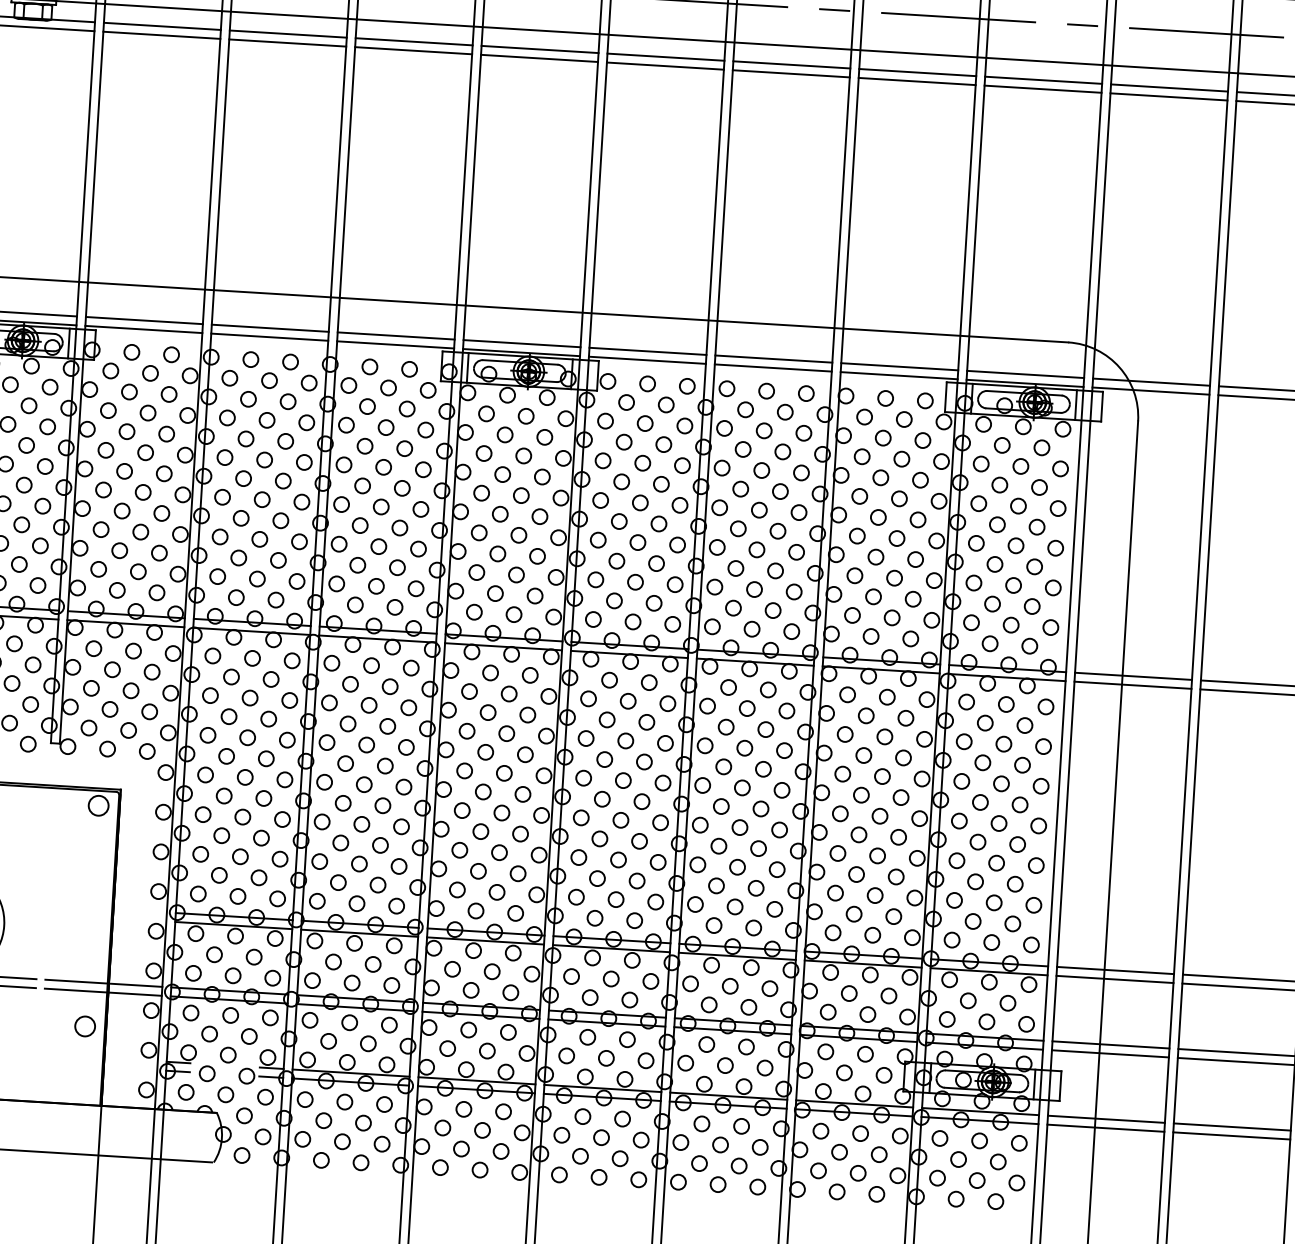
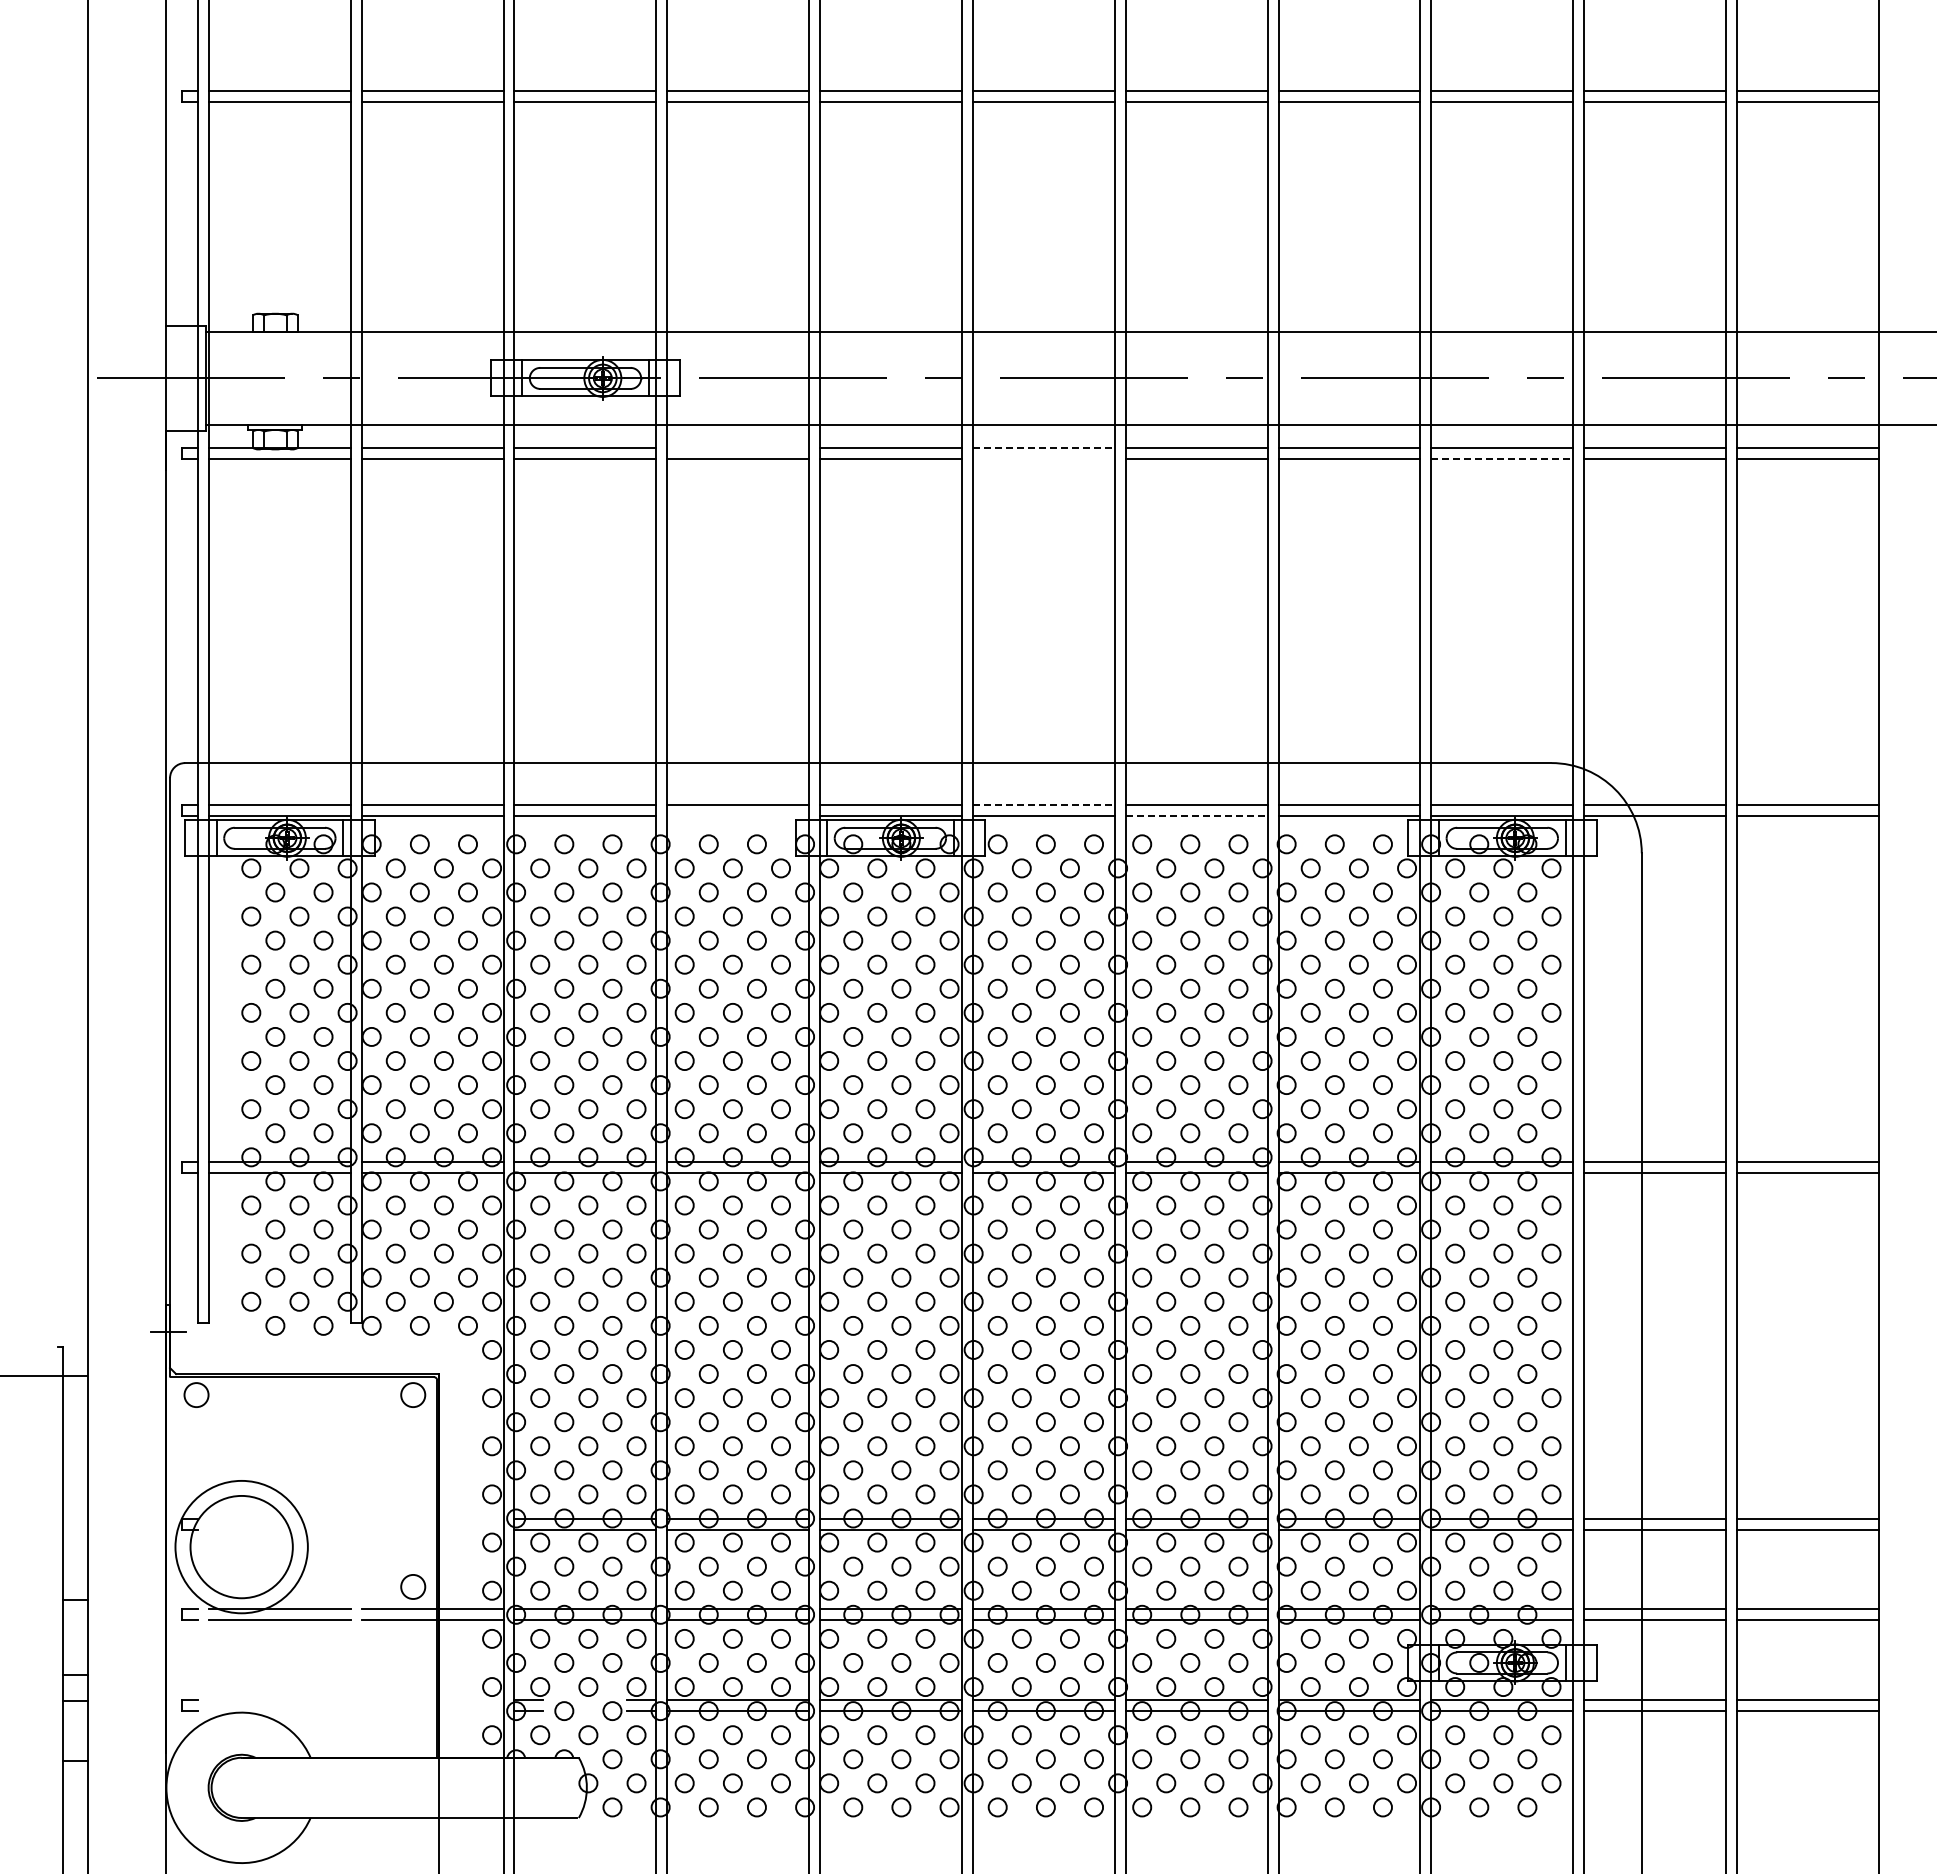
line: (414, 41) -> (738, 447), removed
line: (665, 56) -> (1043, 447), solid -> dashed
line: (665, 65) -> (1043, 458), removed
line: (1043, 89) -> (1502, 458), solid -> dashed
line: (395, 344) -> (738, 815), removed
line: (647, 350) -> (1043, 804), solid -> dashed
line: (773, 367) -> (1196, 815), solid -> dashed
circle: (85, 1026) -> (413, 1586), moved

